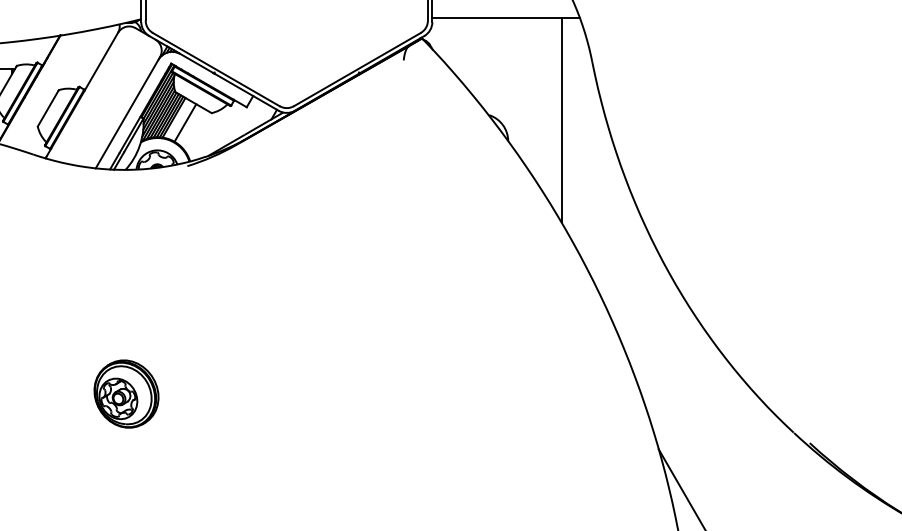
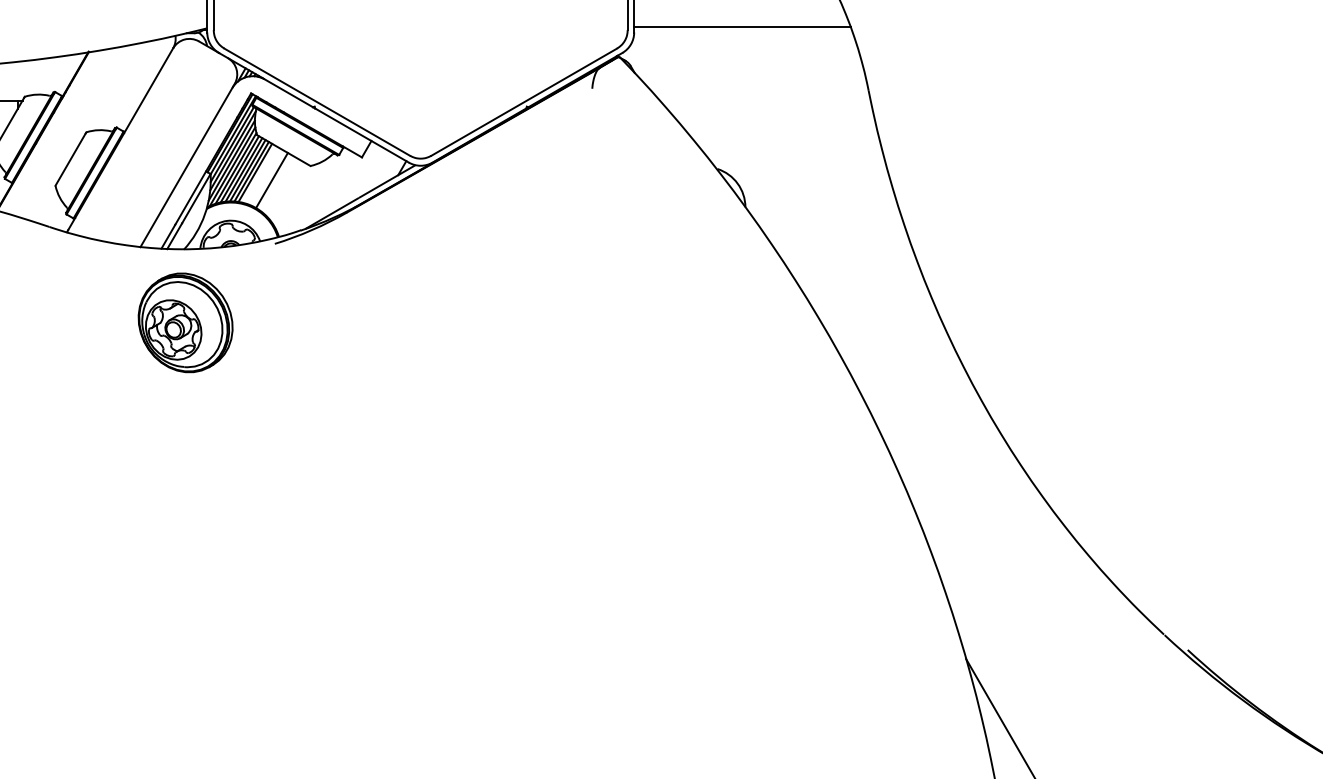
line: (561, 120) -> (823, 176), removed
part: (126, 393) -> (185, 322), moved

